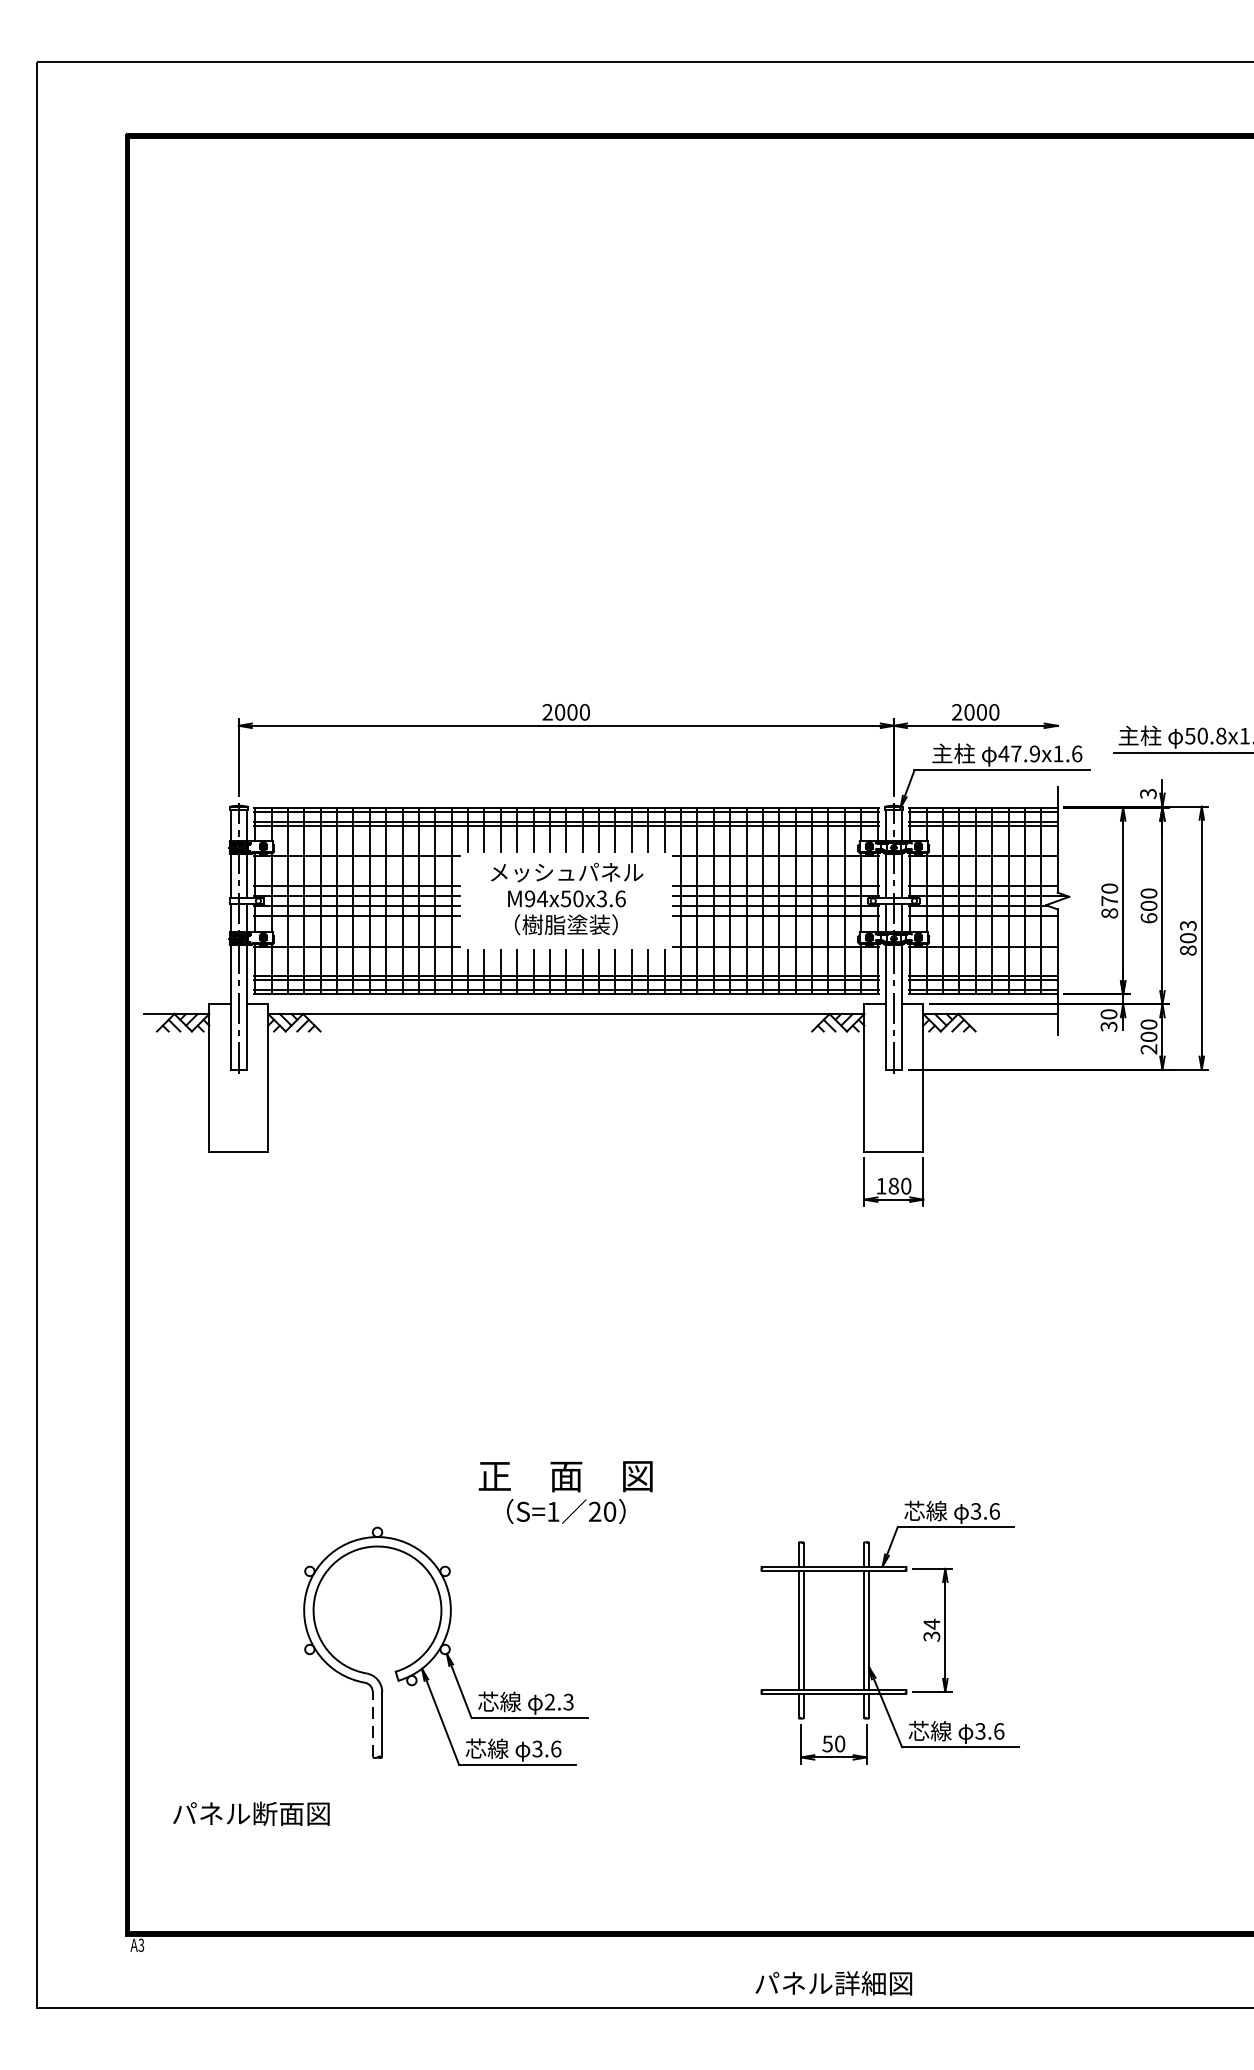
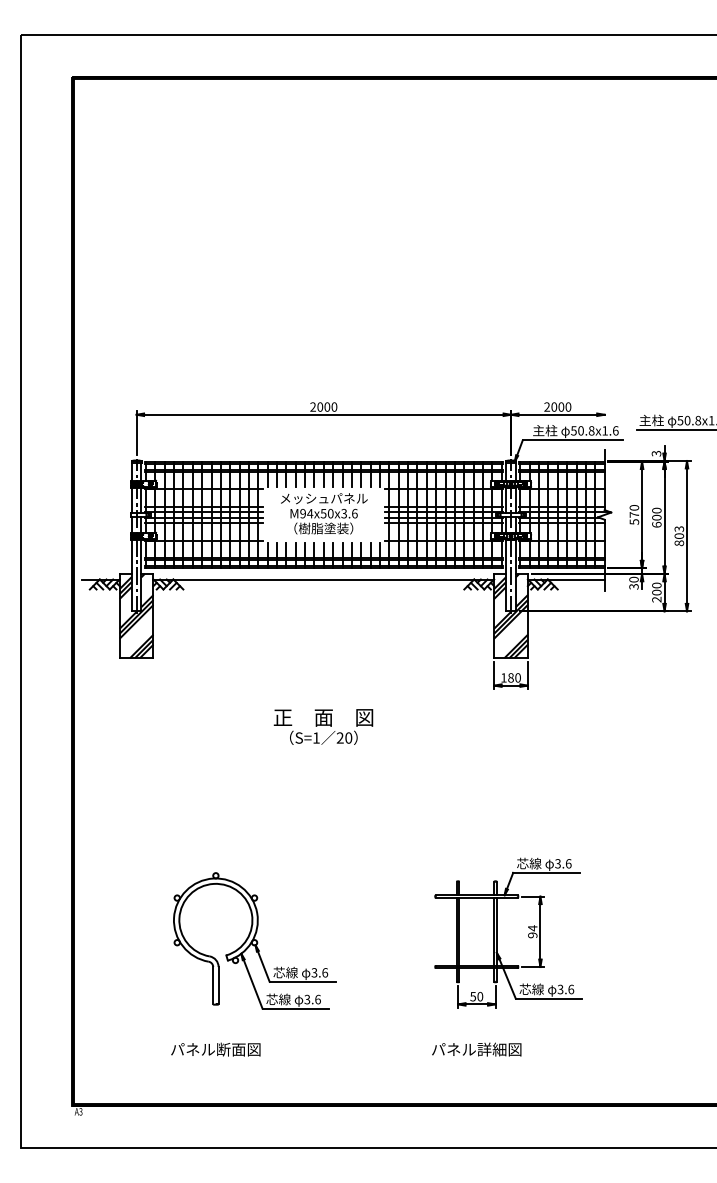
text: (1018, 753) -> (582, 430), 47.9x1.6 -> 50.8x1.6
text: (1108, 912) -> (633, 521), 870 -> 570
hatch: (238, 1076) -> (136, 615), added
hatch: (892, 1076) -> (510, 615), added
text: (565, 1491) -> (323, 726), moved
text: (931, 1636) -> (532, 935), 34 -> 94
text: (558, 1701) -> (319, 972), 2.3 -> 3.6
line: (373, 1724) -> (213, 985), dashed -> solid
text: (250, 1813) -> (215, 1049), moved
text: (833, 1983) -> (476, 1049), moved

